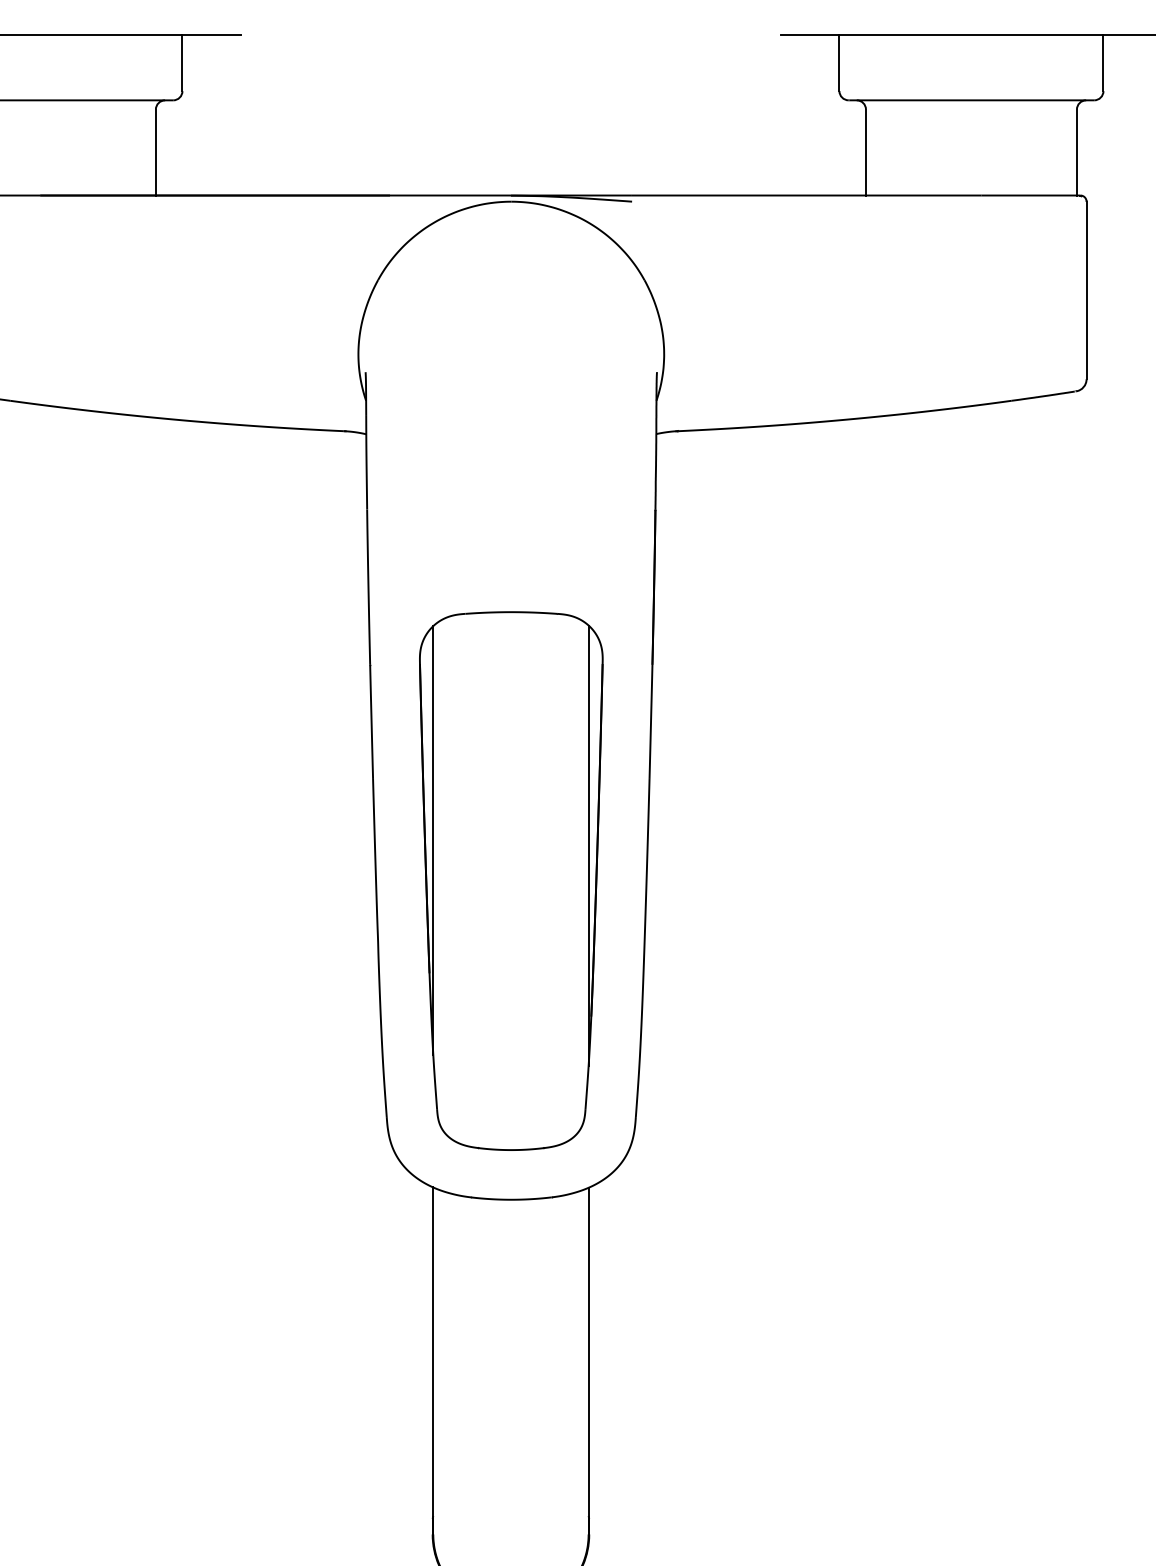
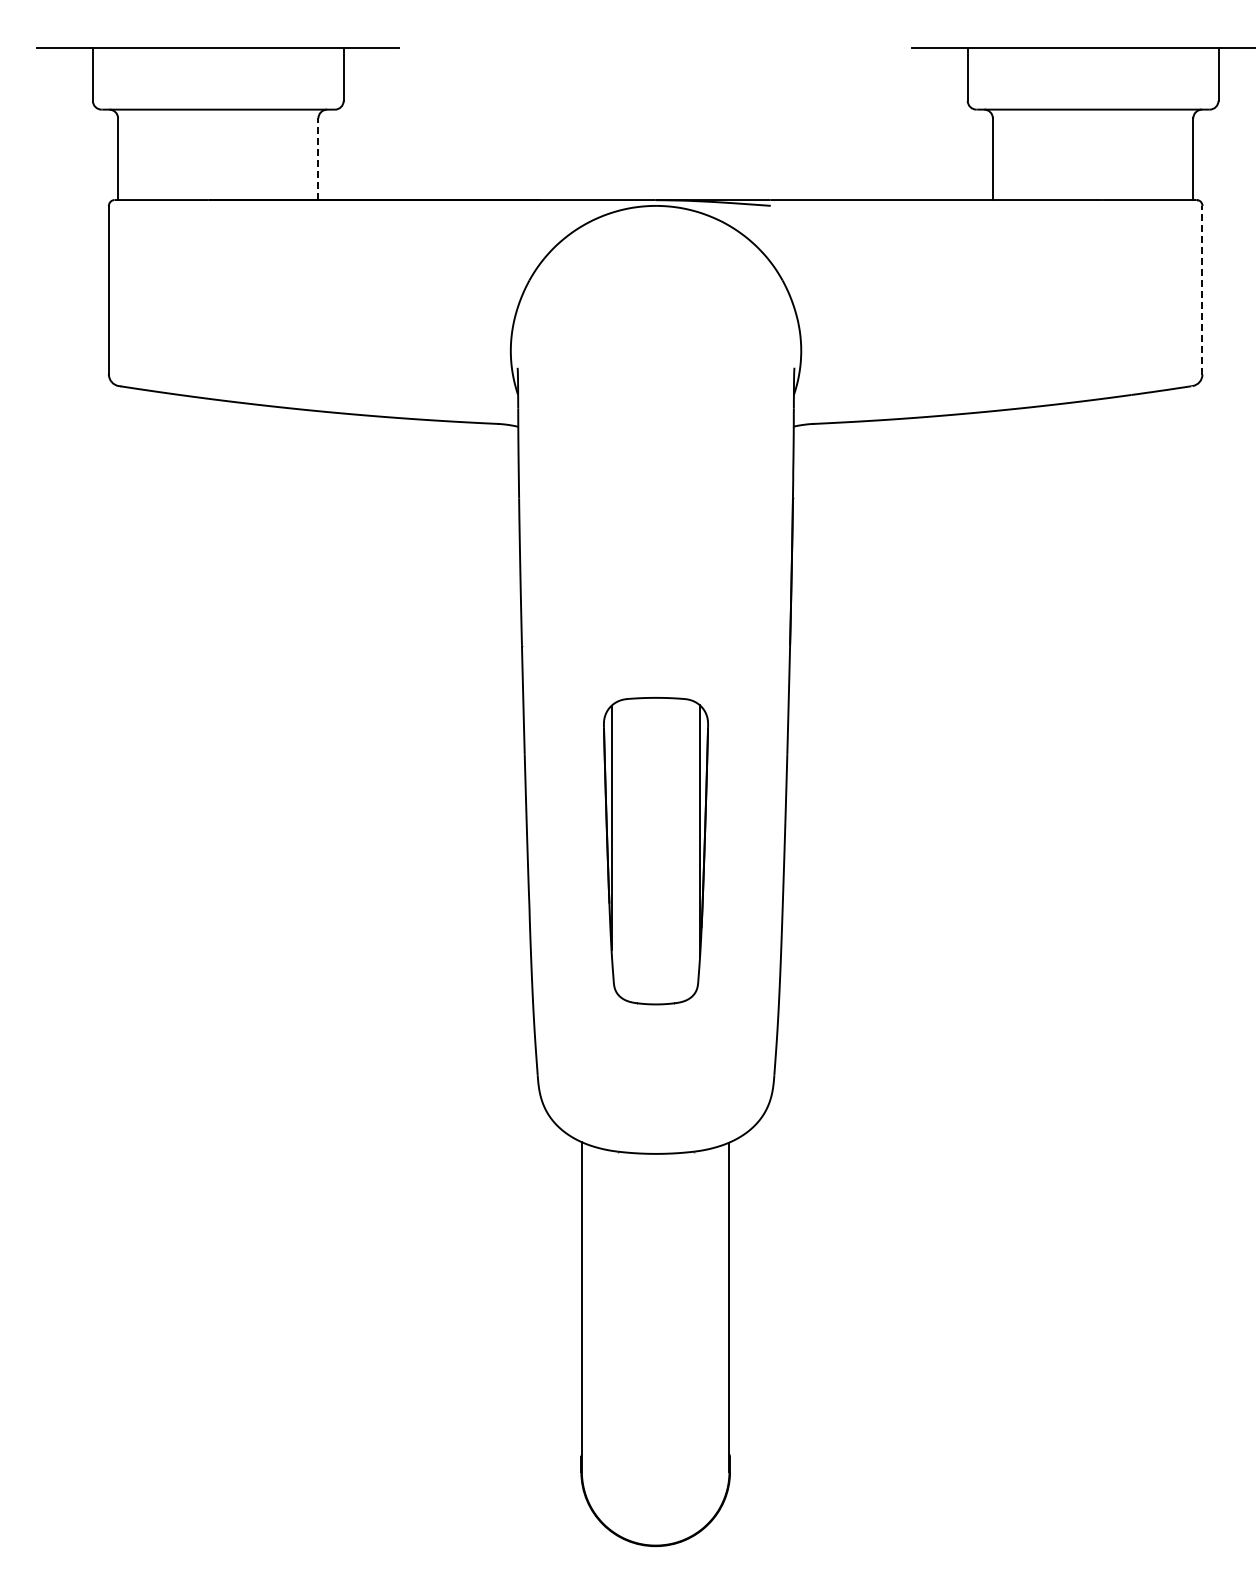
line: (155, 152) -> (318, 159), solid -> dashed
line: (1086, 289) -> (1202, 289), solid -> dashed
part: (510, 880) -> (655, 850), size x0.6

